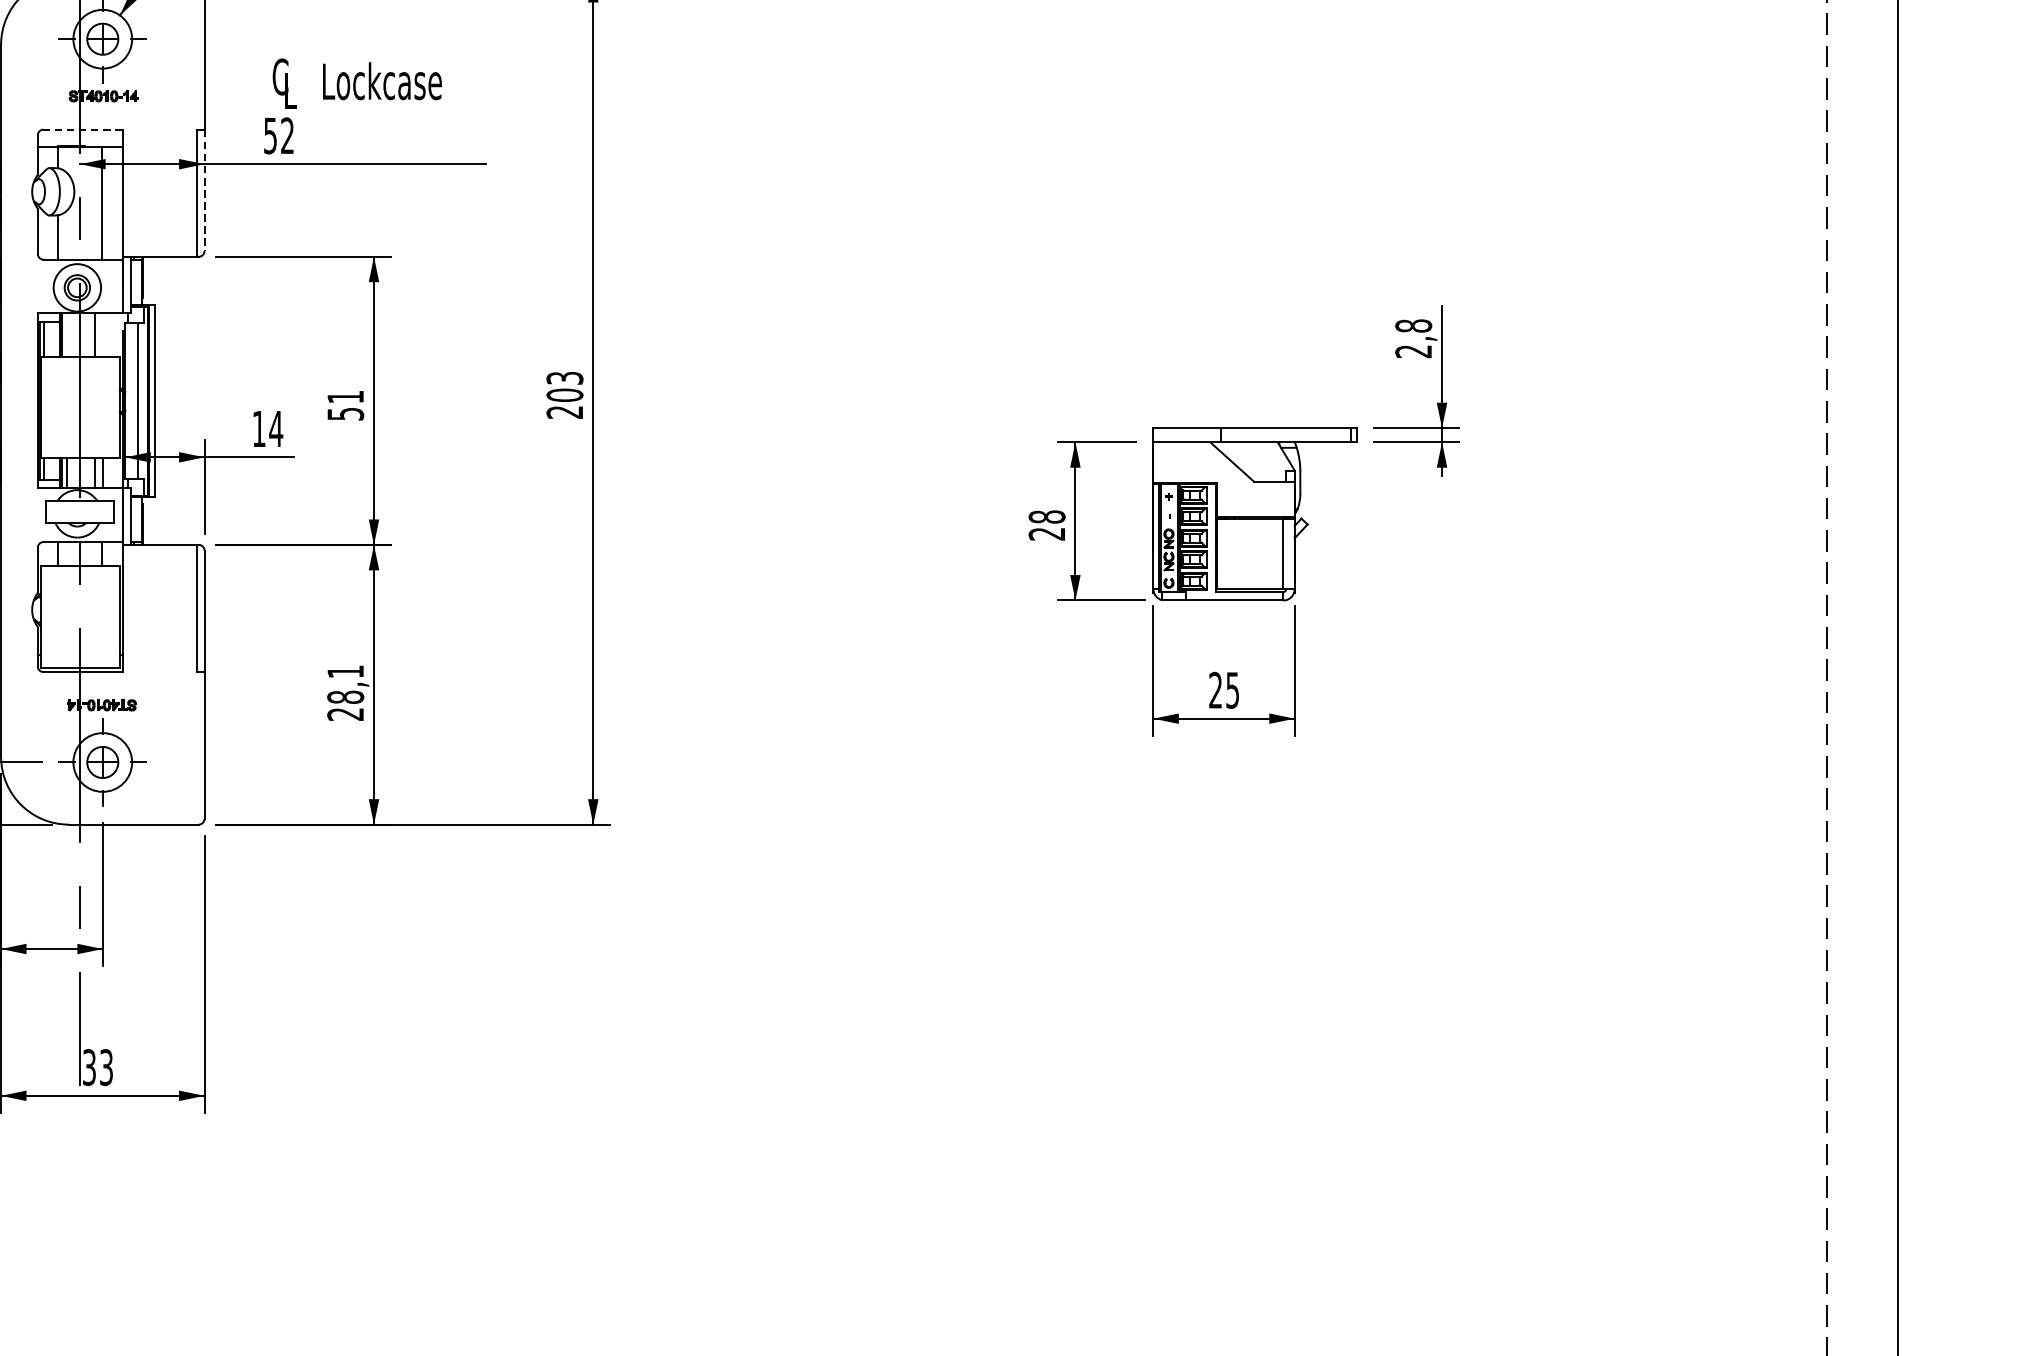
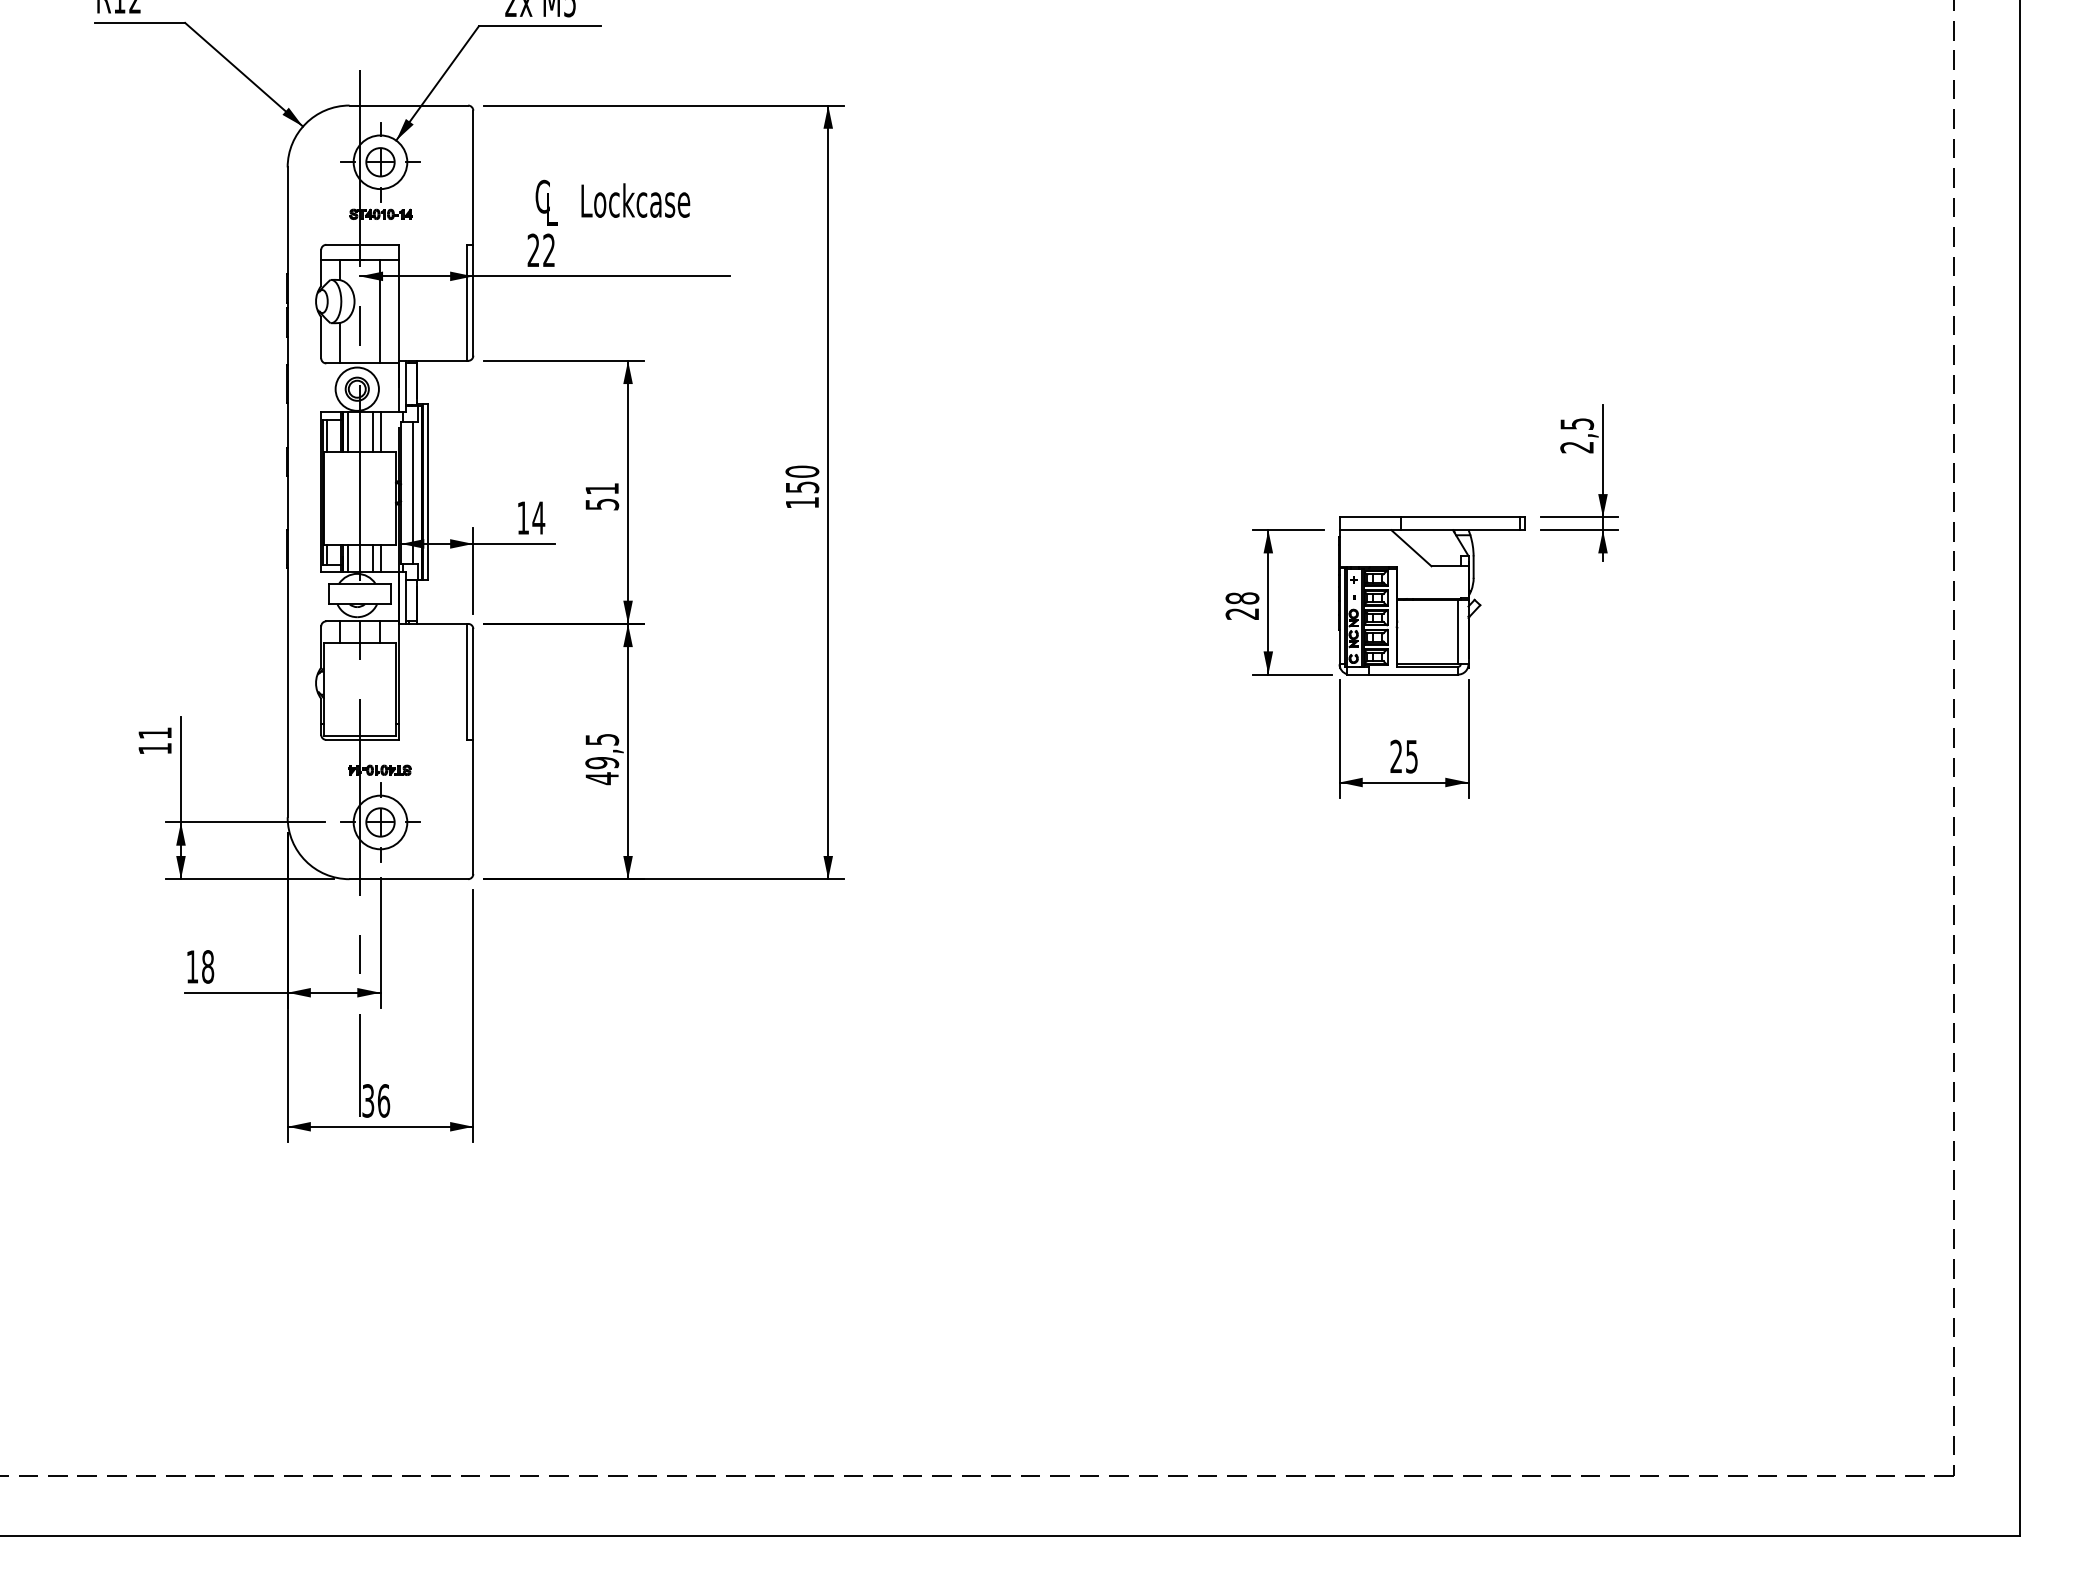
line: (81, 129) -> (361, 244), dashed -> solid
text: (270, 135) -> (533, 250), 52 -> 22
line: (204, 190) -> (473, 300), dashed -> solid
text: (1414, 326) -> (1577, 424), 2,8 -> 2,5
line: (67, 335) -> (348, 432), added
line: (102, 335) -> (380, 432), added
text: (565, 394) -> (802, 486), 203 -> 150
text: (345, 693) -> (602, 759), 28,1 -> 49,5
text: (106, 1067) -> (383, 1100), 33 -> 36

